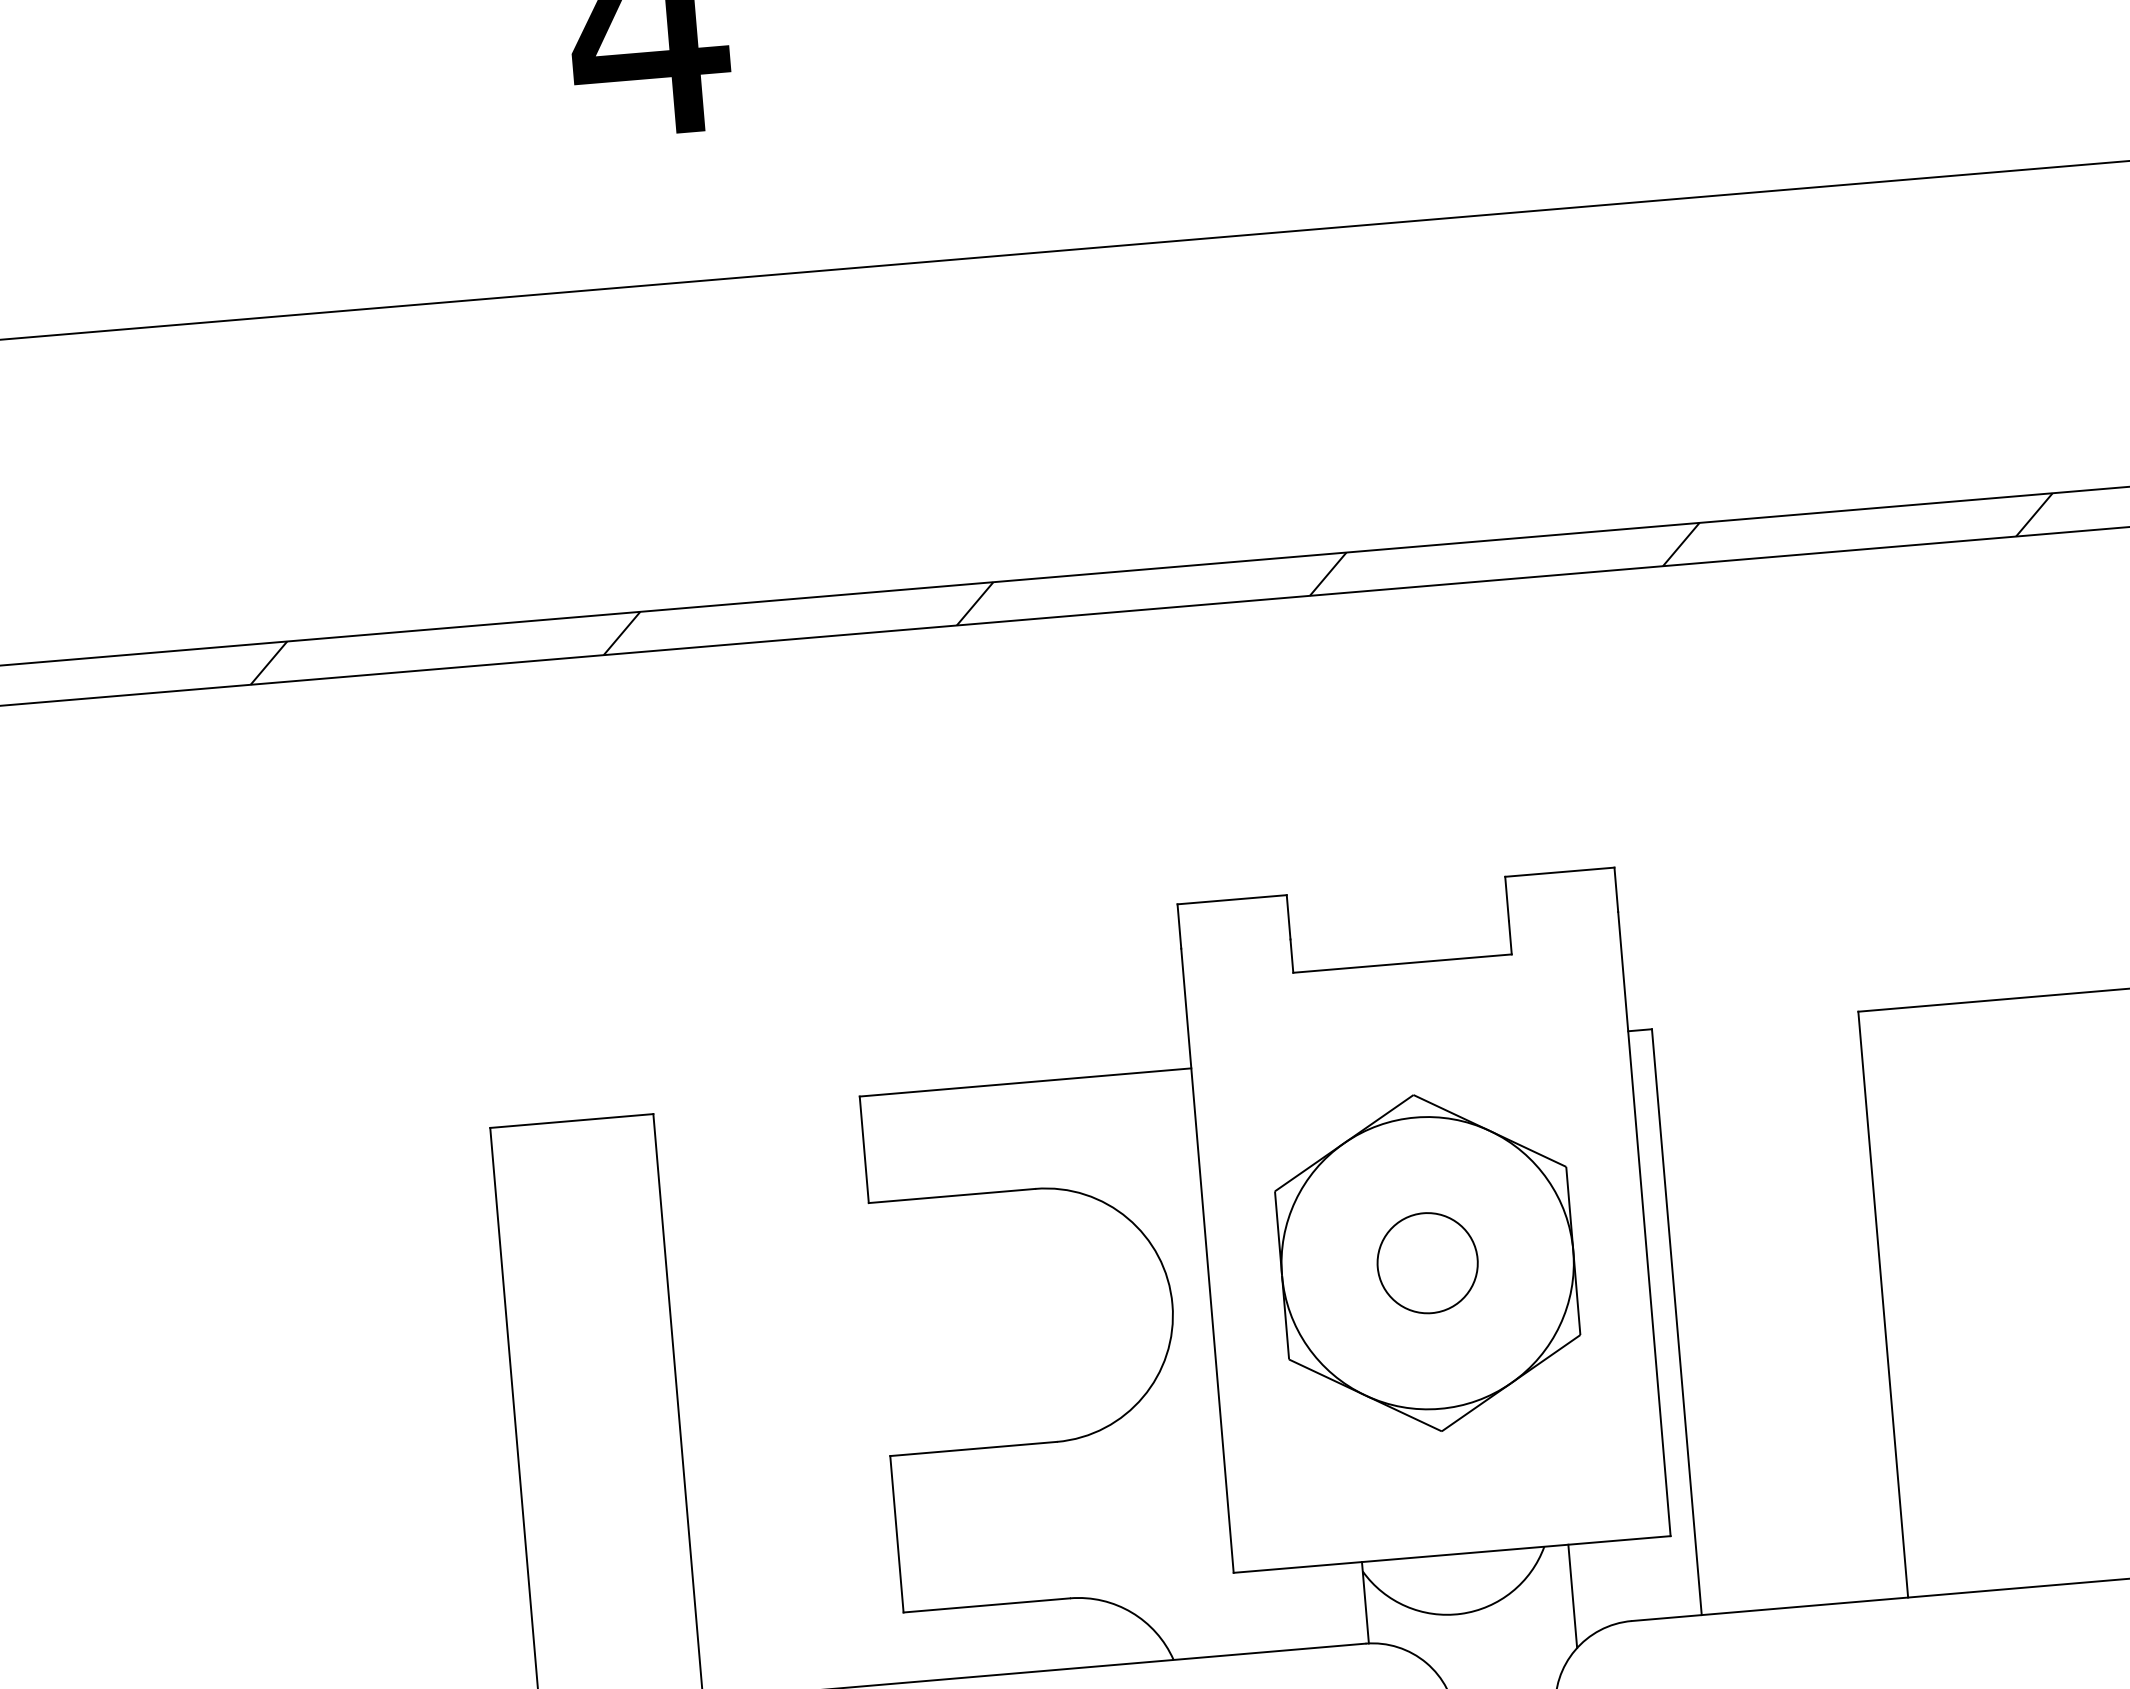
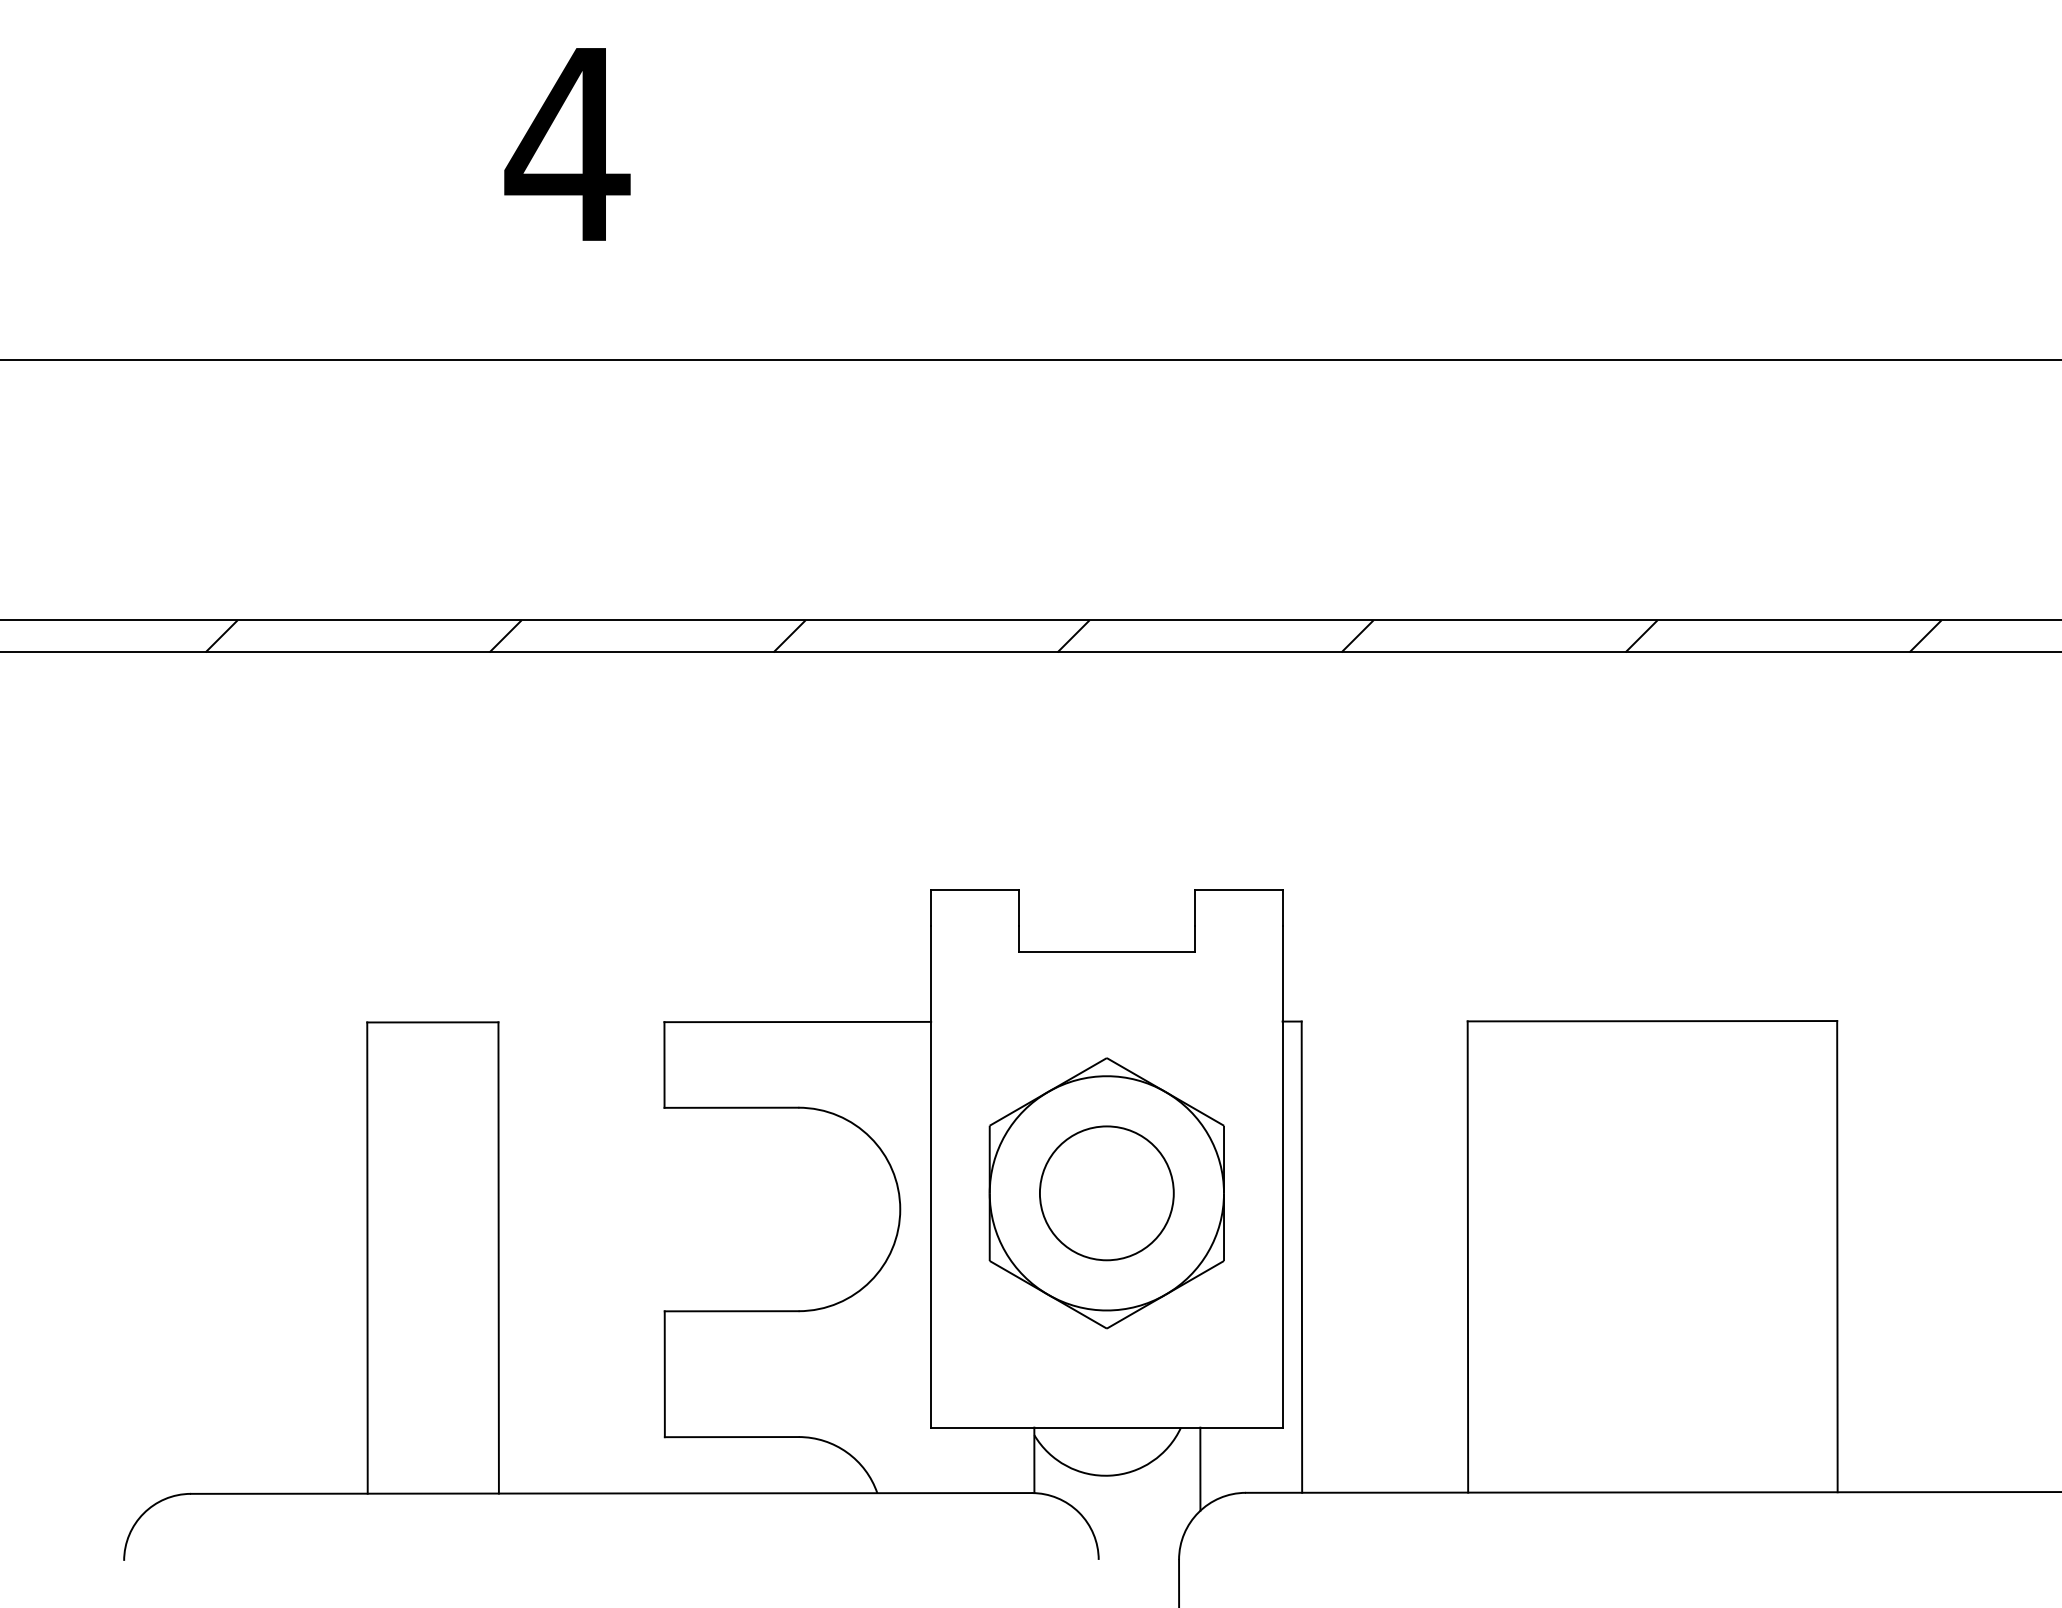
circle: (1427, 1263) -> (1106, 1193), size x1.67

